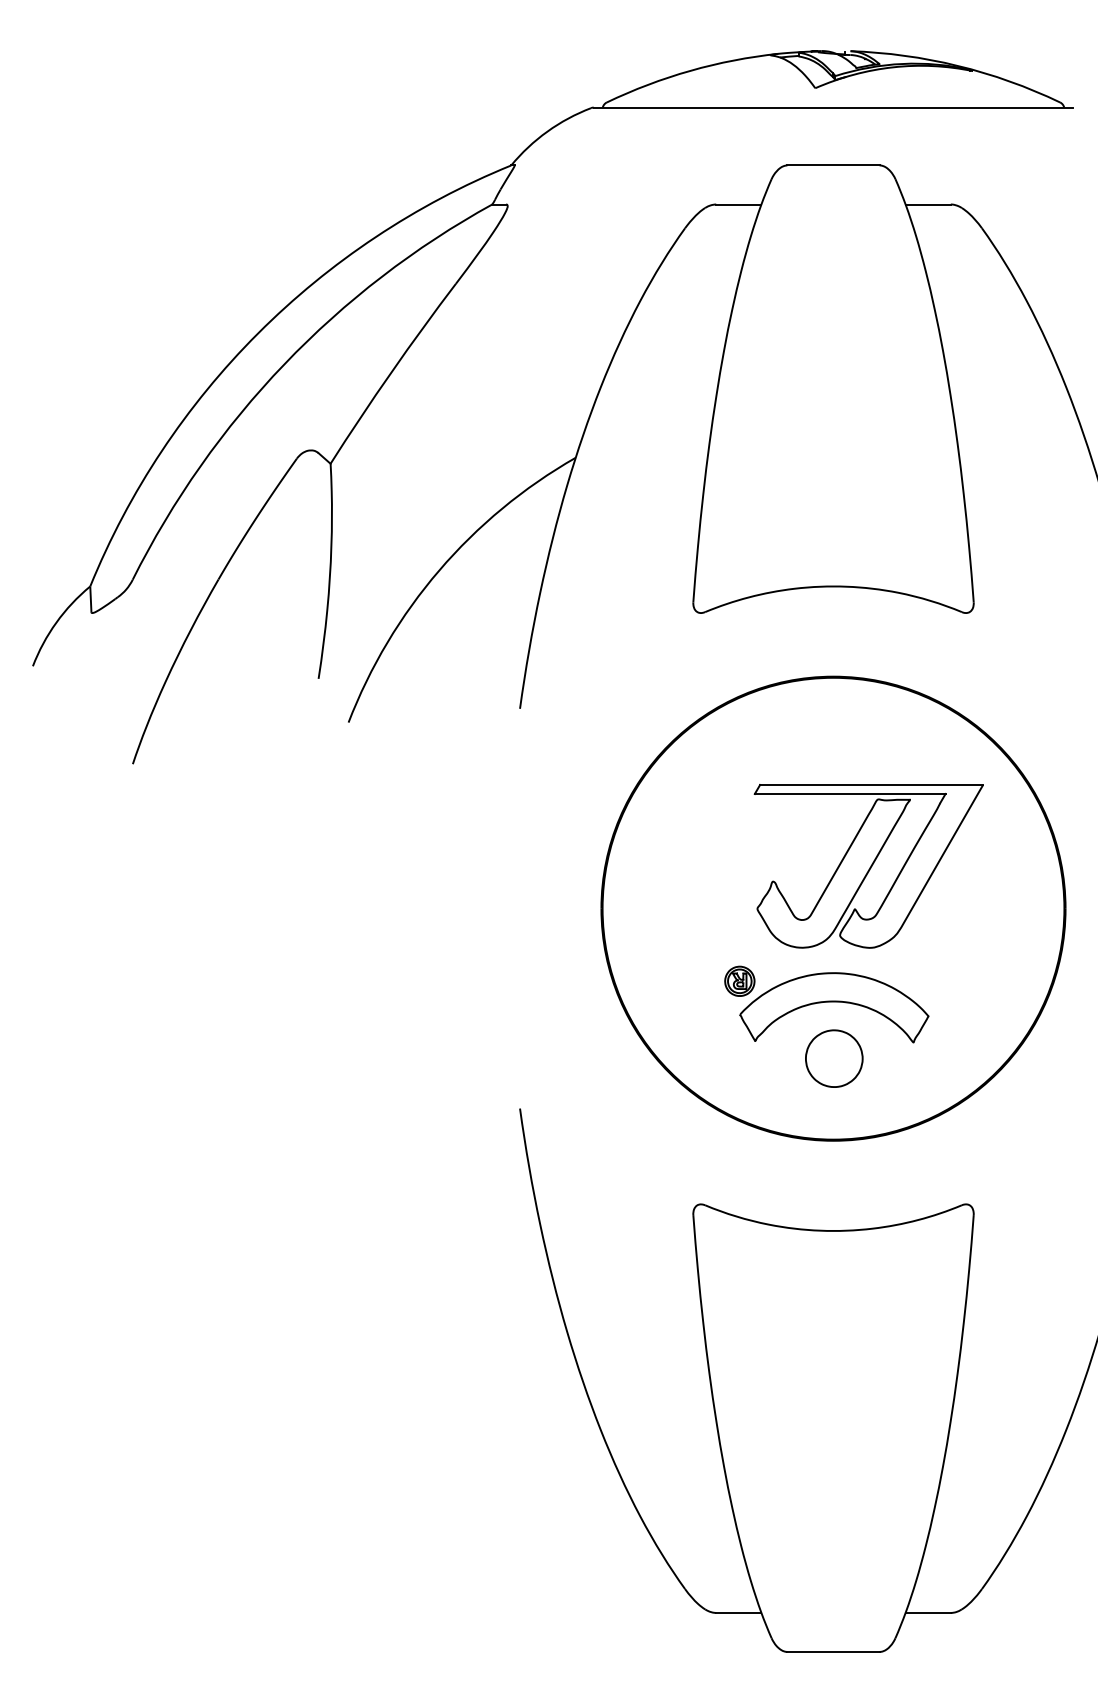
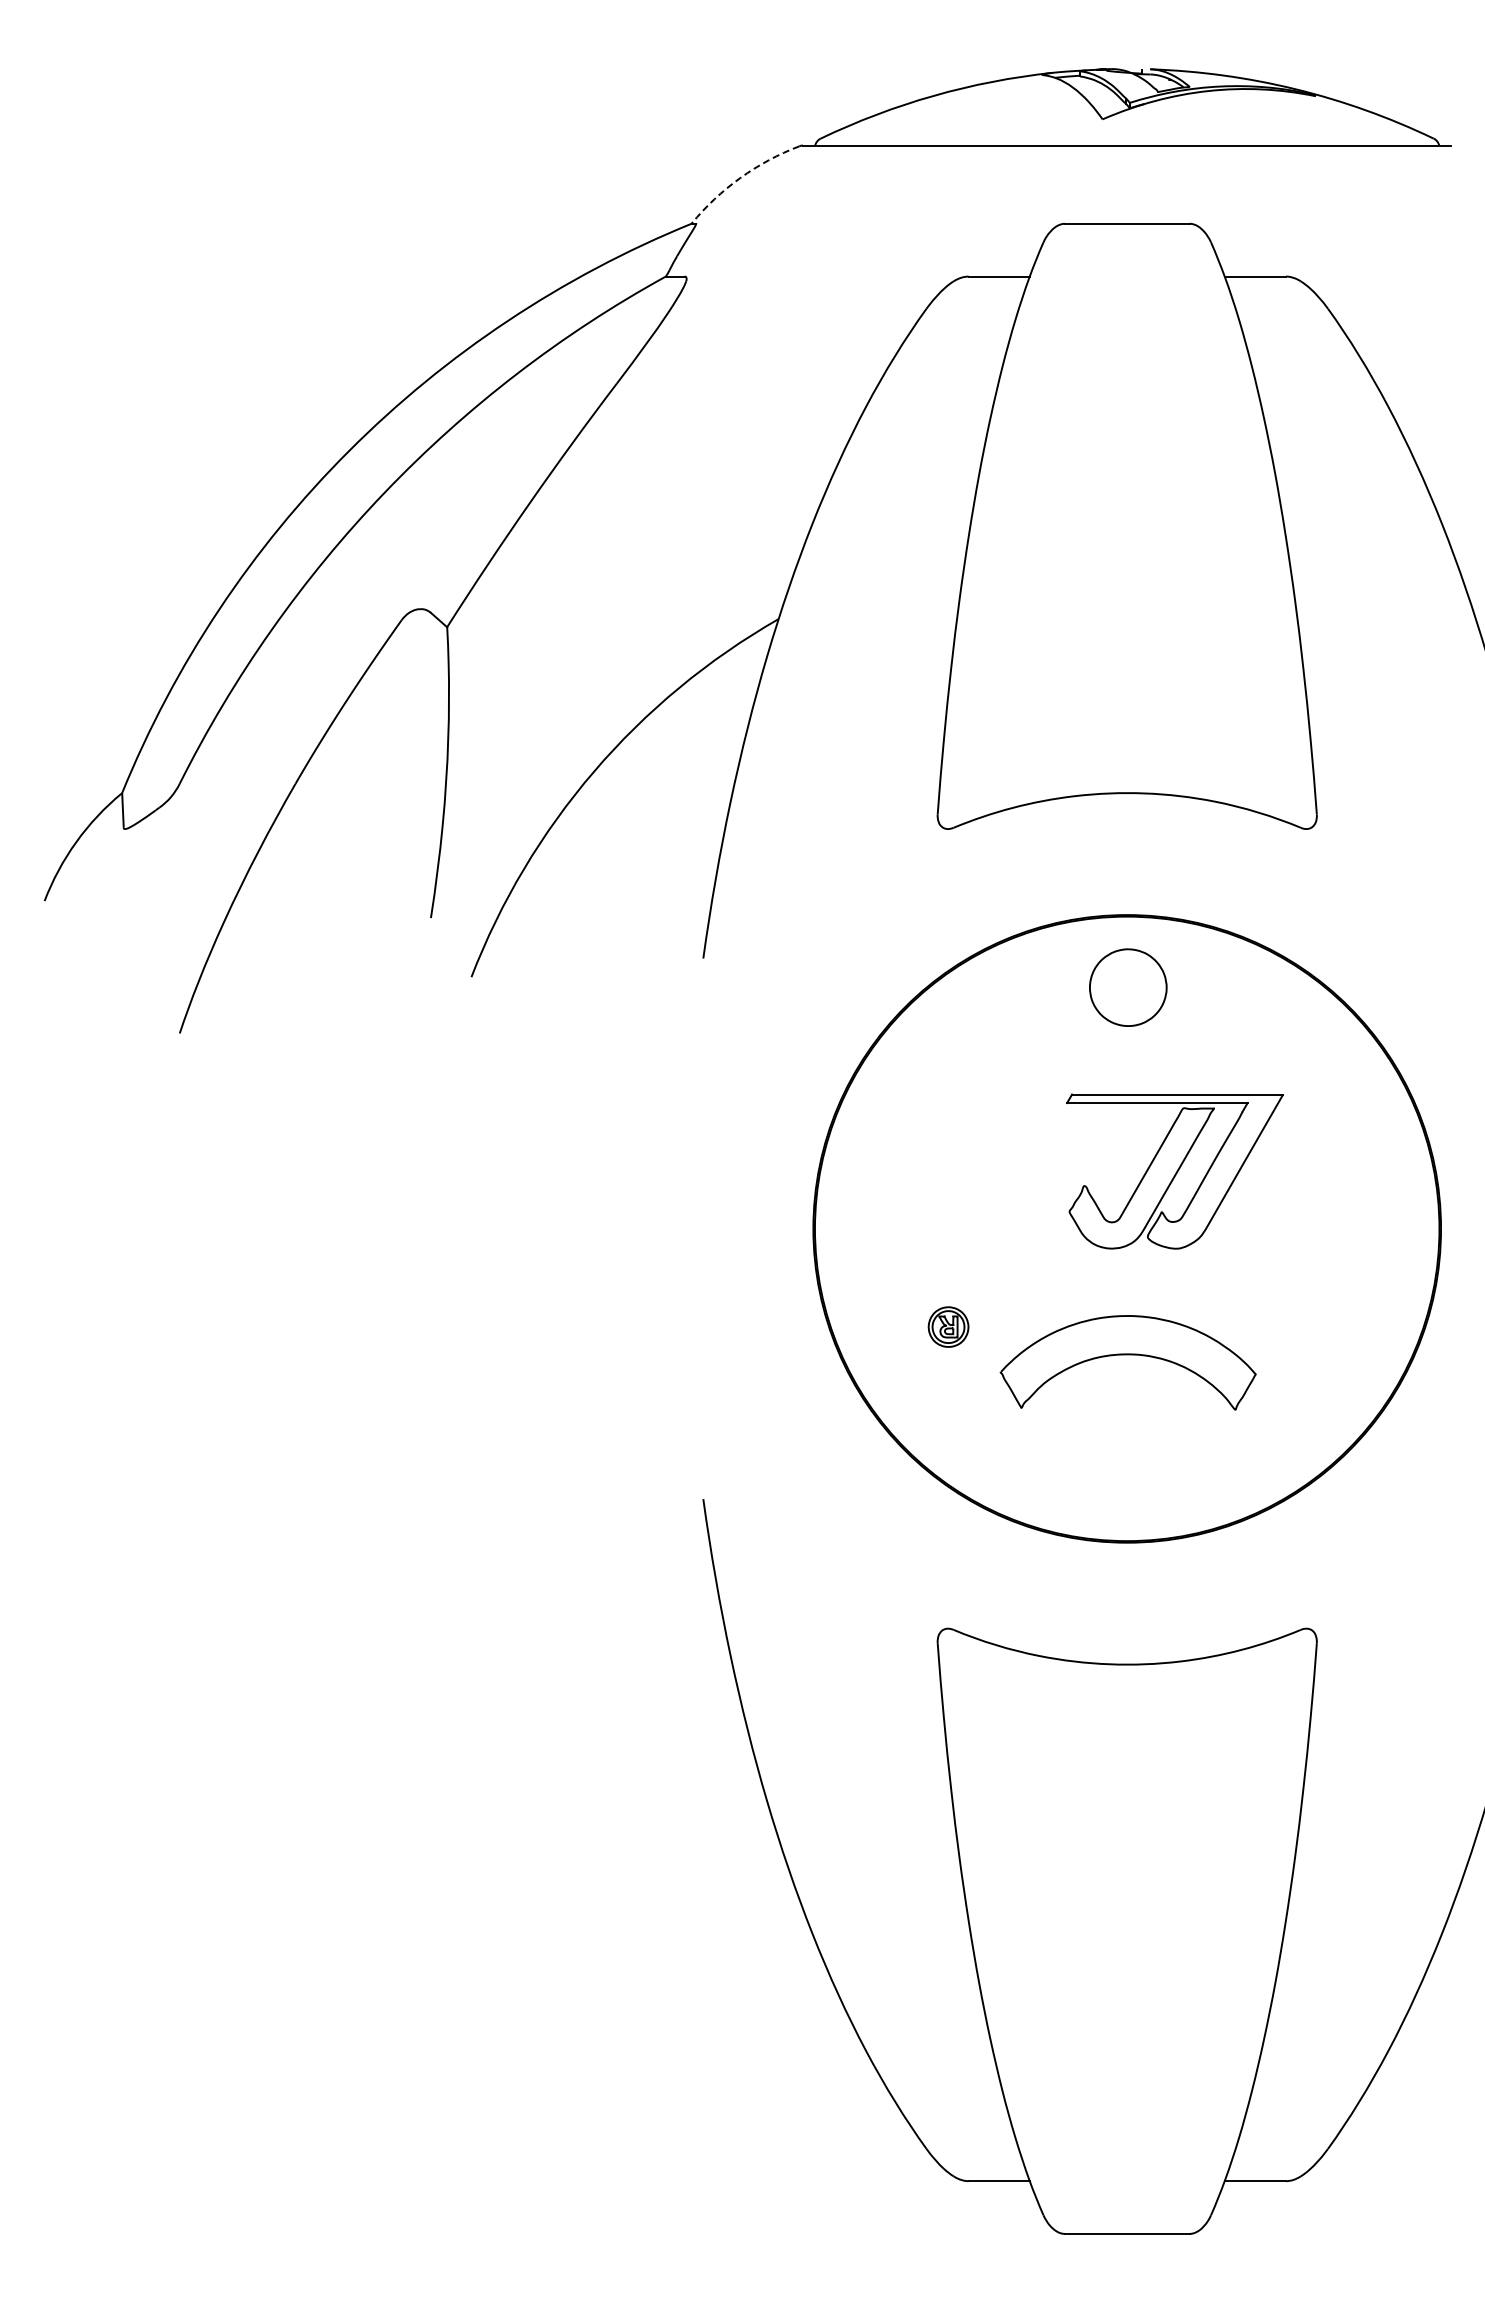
arc: (547, 131) -> (740, 178), solid -> dashed
part: (868, 866) -> (1174, 1171), size x0.7
part: (739, 980) -> (948, 1326), moved
part: (834, 1058) -> (1128, 987), moved

